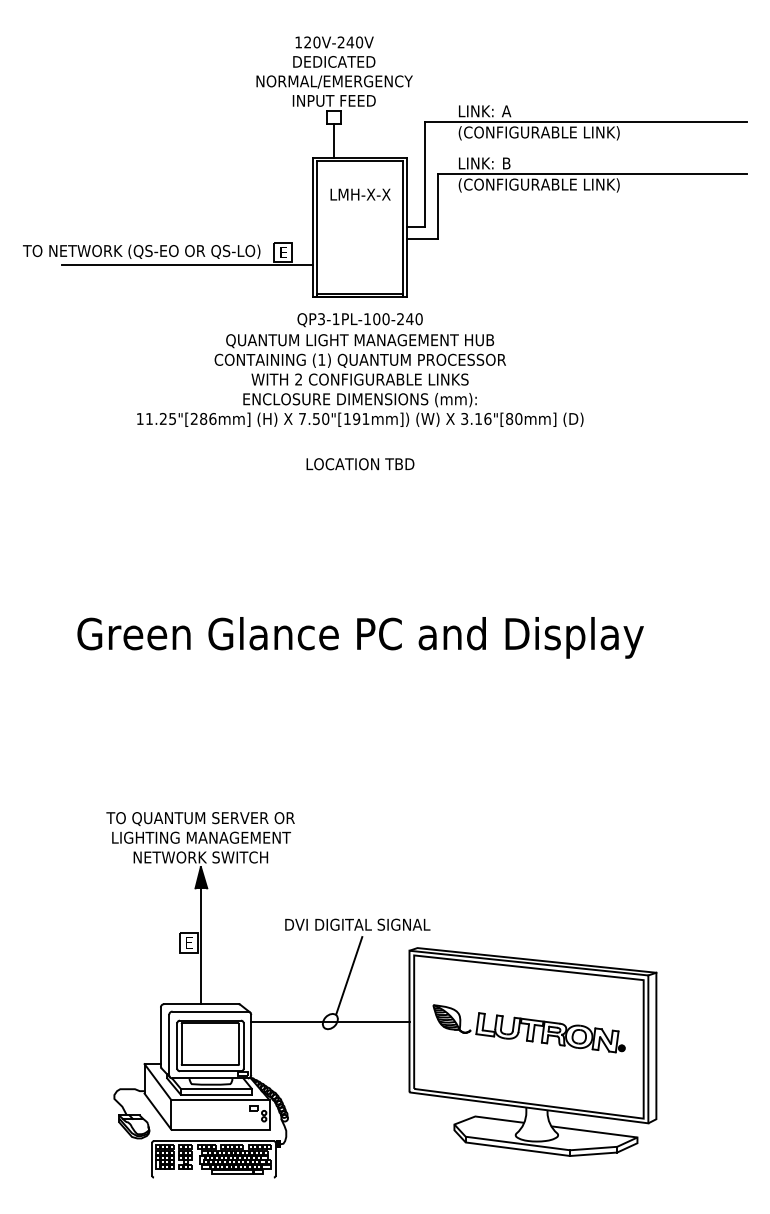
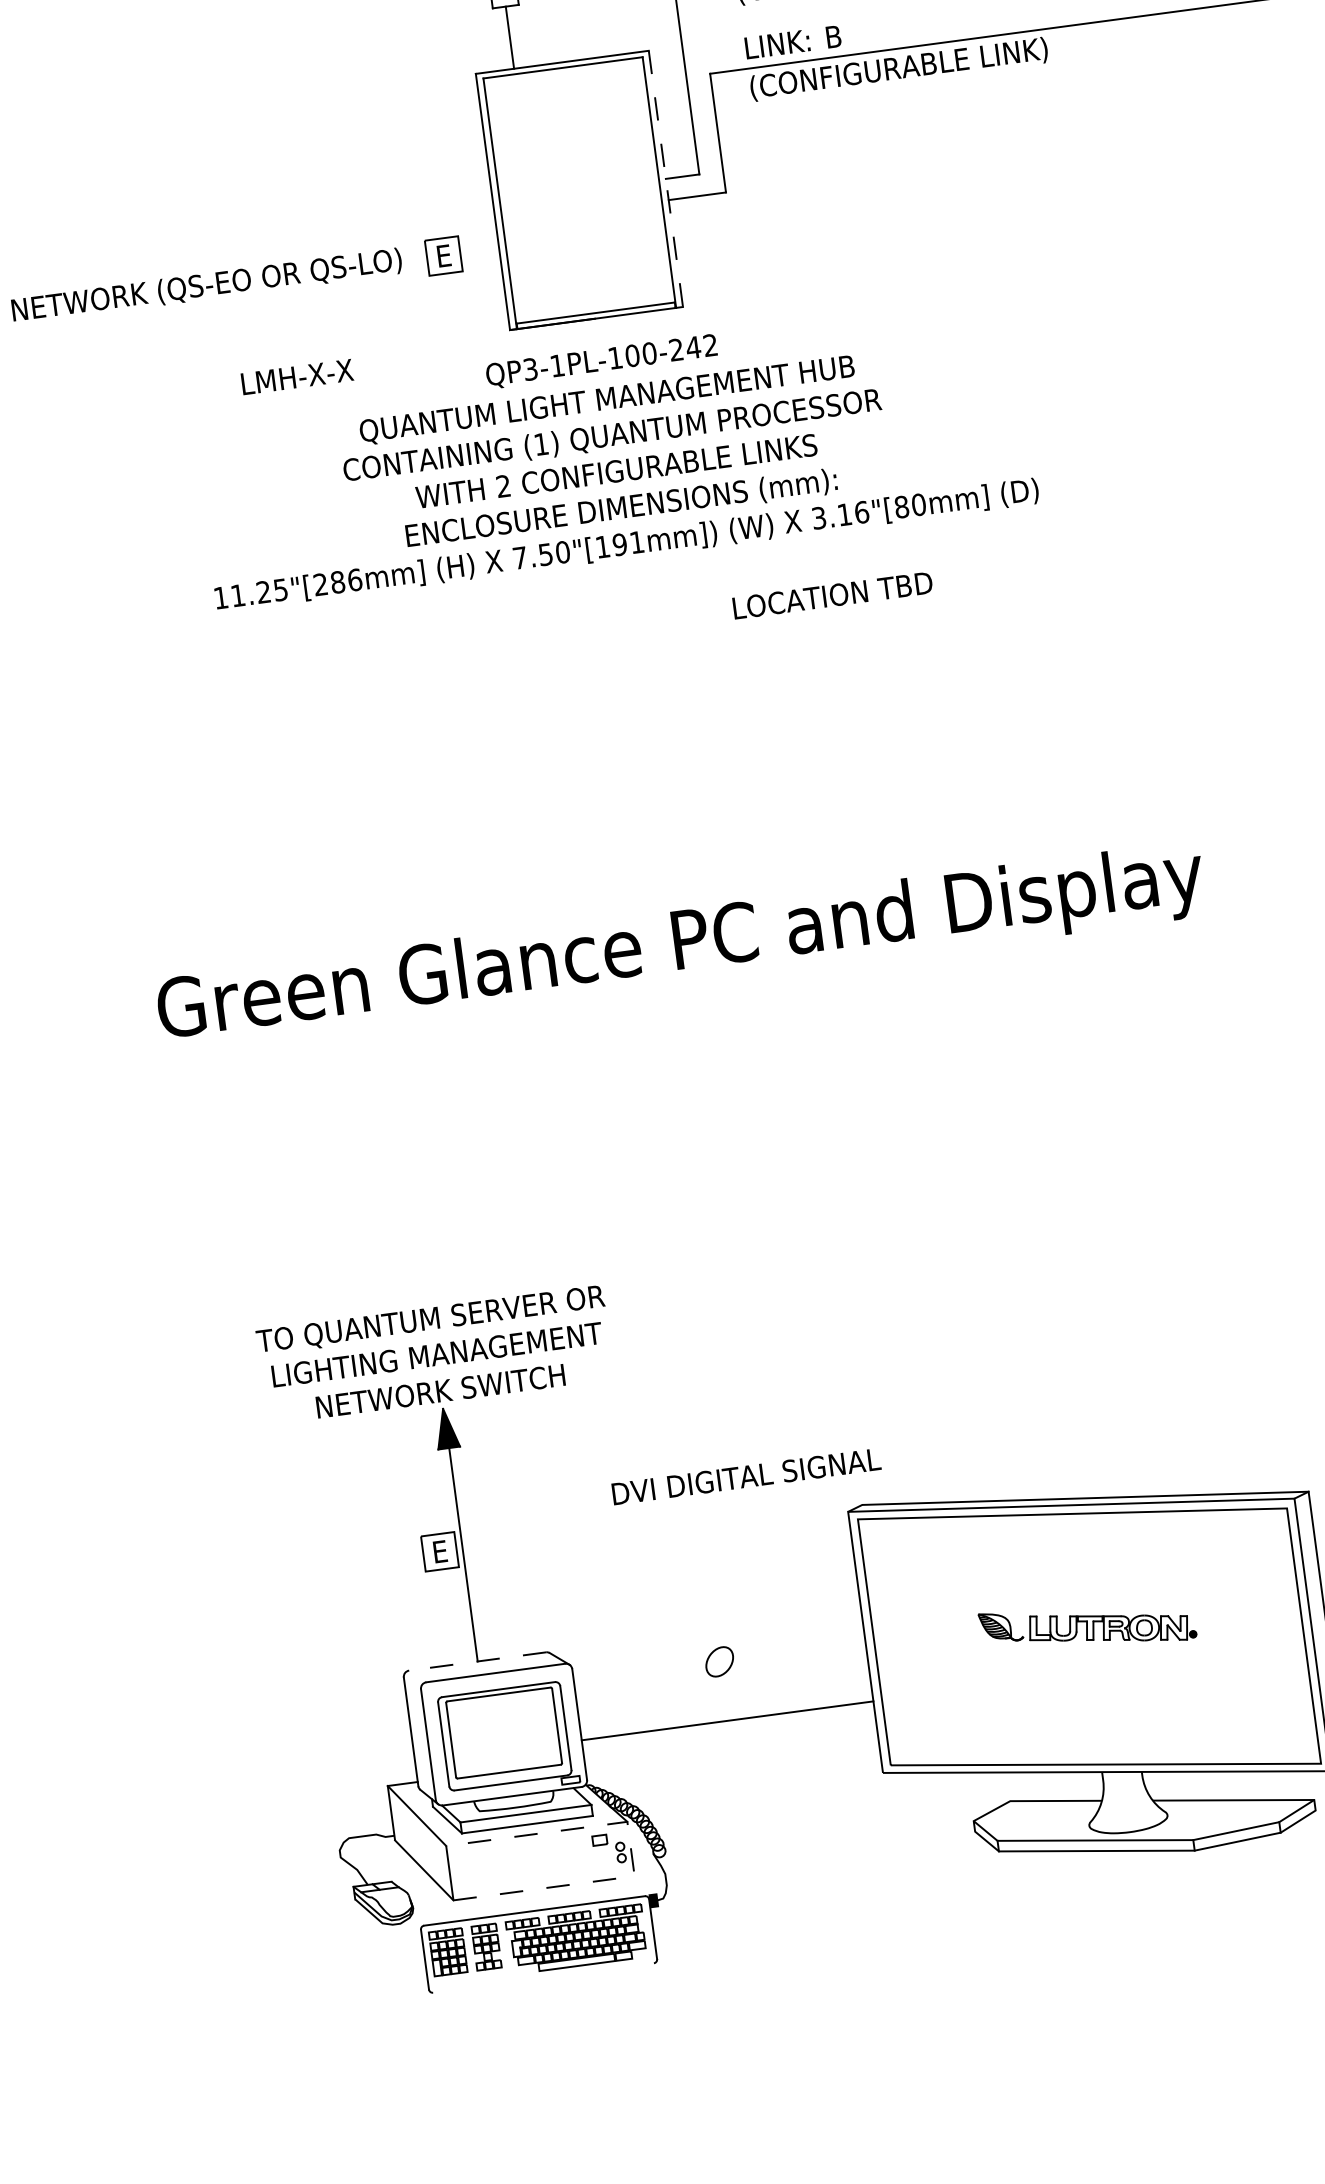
text: (360, 194) -> (297, 376), moved
line: (407, 227) -> (666, 179), solid -> dashed
line: (187, 265) -> (270, 303), removed
text: (418, 319) -> (709, 346), QP3-1PL-100-240 -> QP3-1PL-100-242
text: (360, 464) -> (832, 596), moved
line: (349, 975) -> (743, 1572), removed
line: (200, 1004) -> (476, 1662), solid -> dashed
line: (330, 1021) -> (727, 1720), moved
part: (528, 1028) -> (1086, 1625), size x0.6
line: (269, 1115) -> (630, 1849), solid -> dashed

